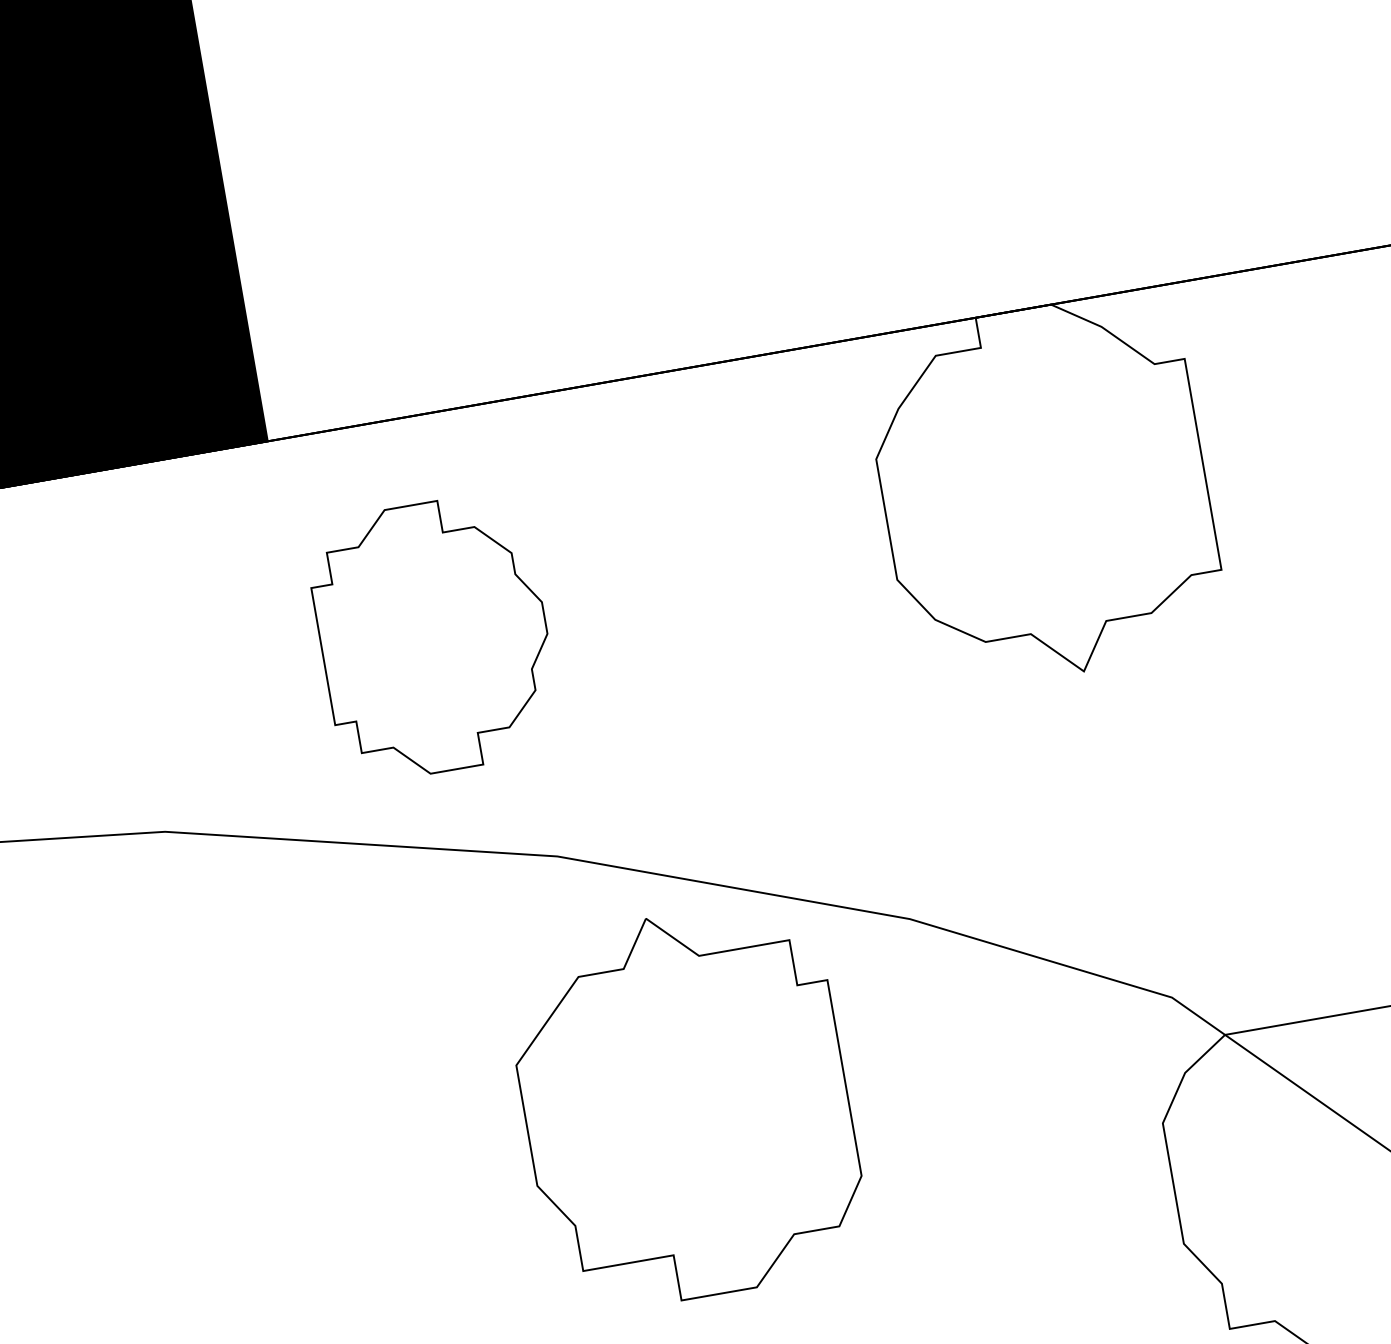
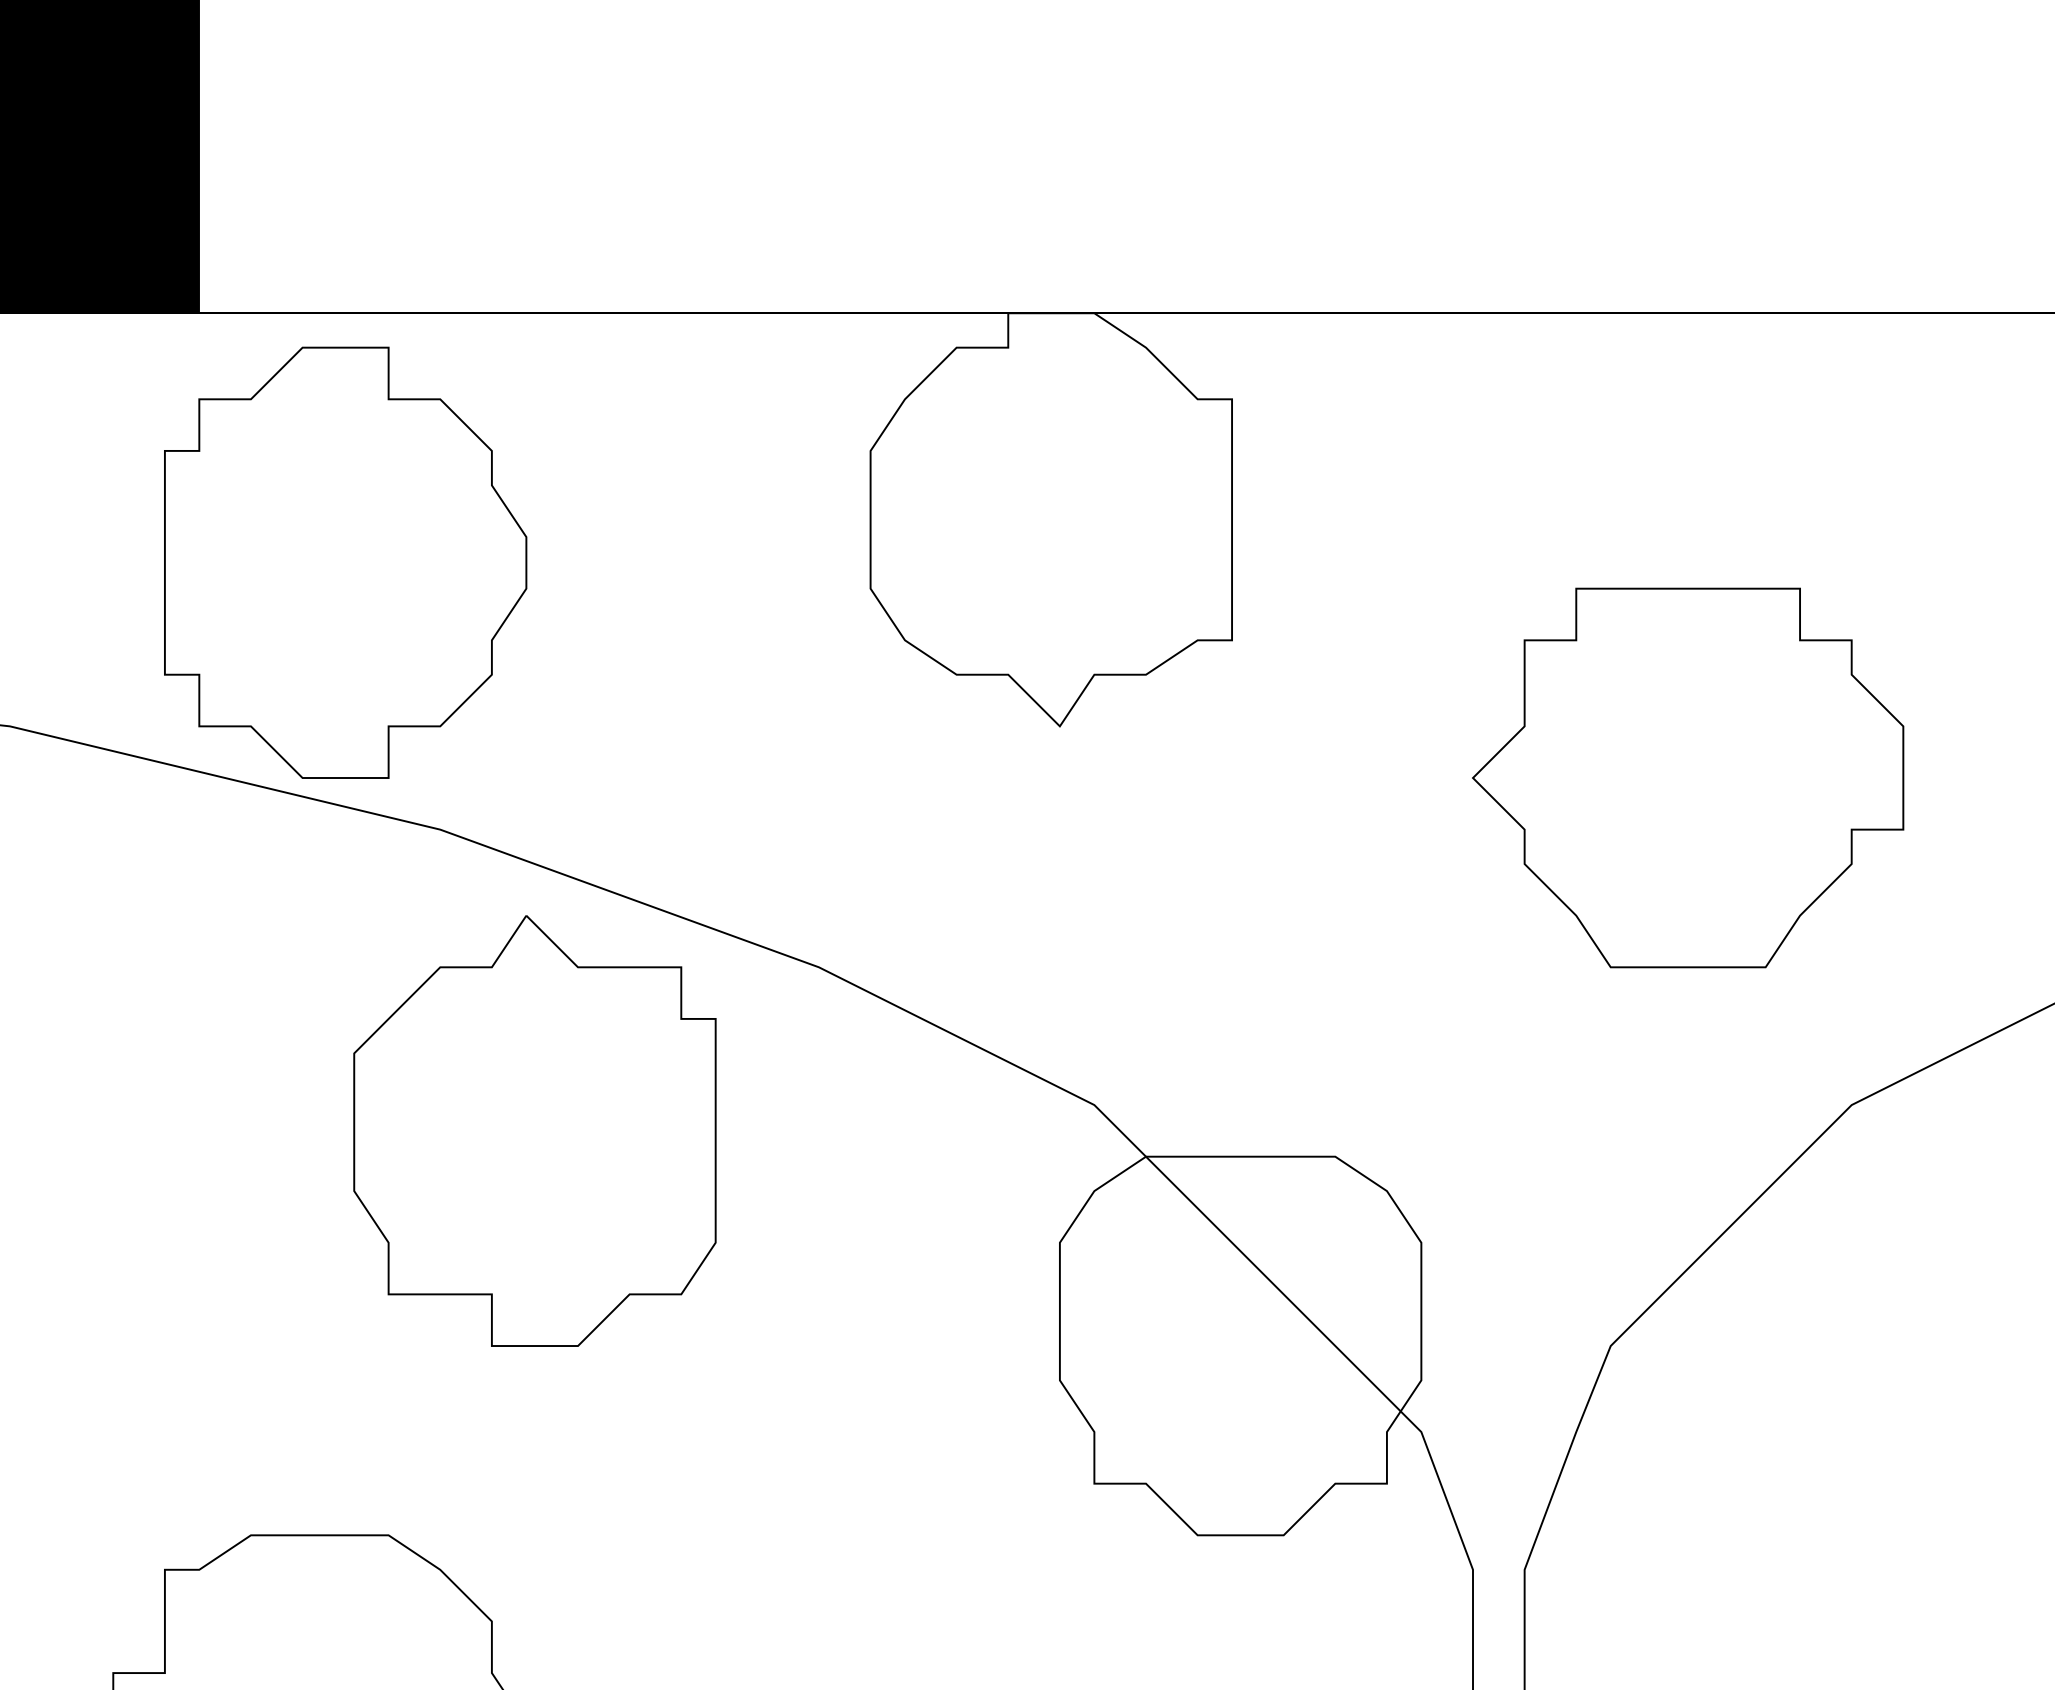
part: (433, 637) -> (345, 562), size x1.43

